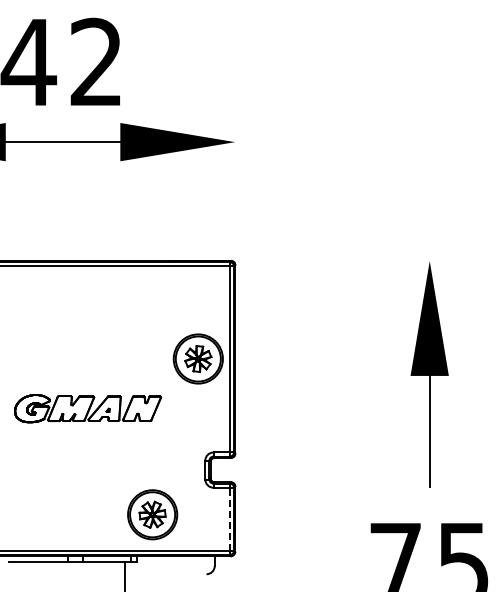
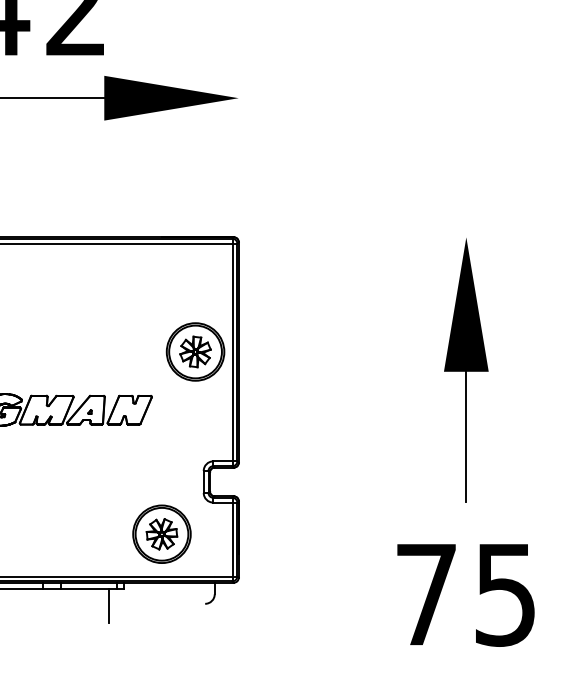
part: (152, 514) -> (161, 533), moved
line: (229, 519) -> (232, 539), dashed -> solid

